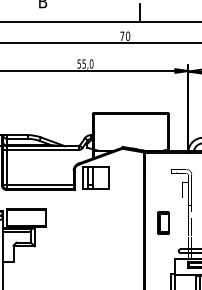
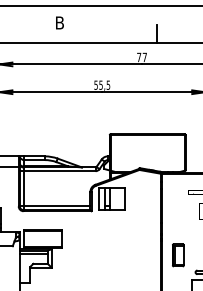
text: (127, 36) -> (144, 57), 70 -> 77
text: (91, 63) -> (108, 84), 55,0 -> 55,5
part: (163, 223) -> (178, 255), moved

